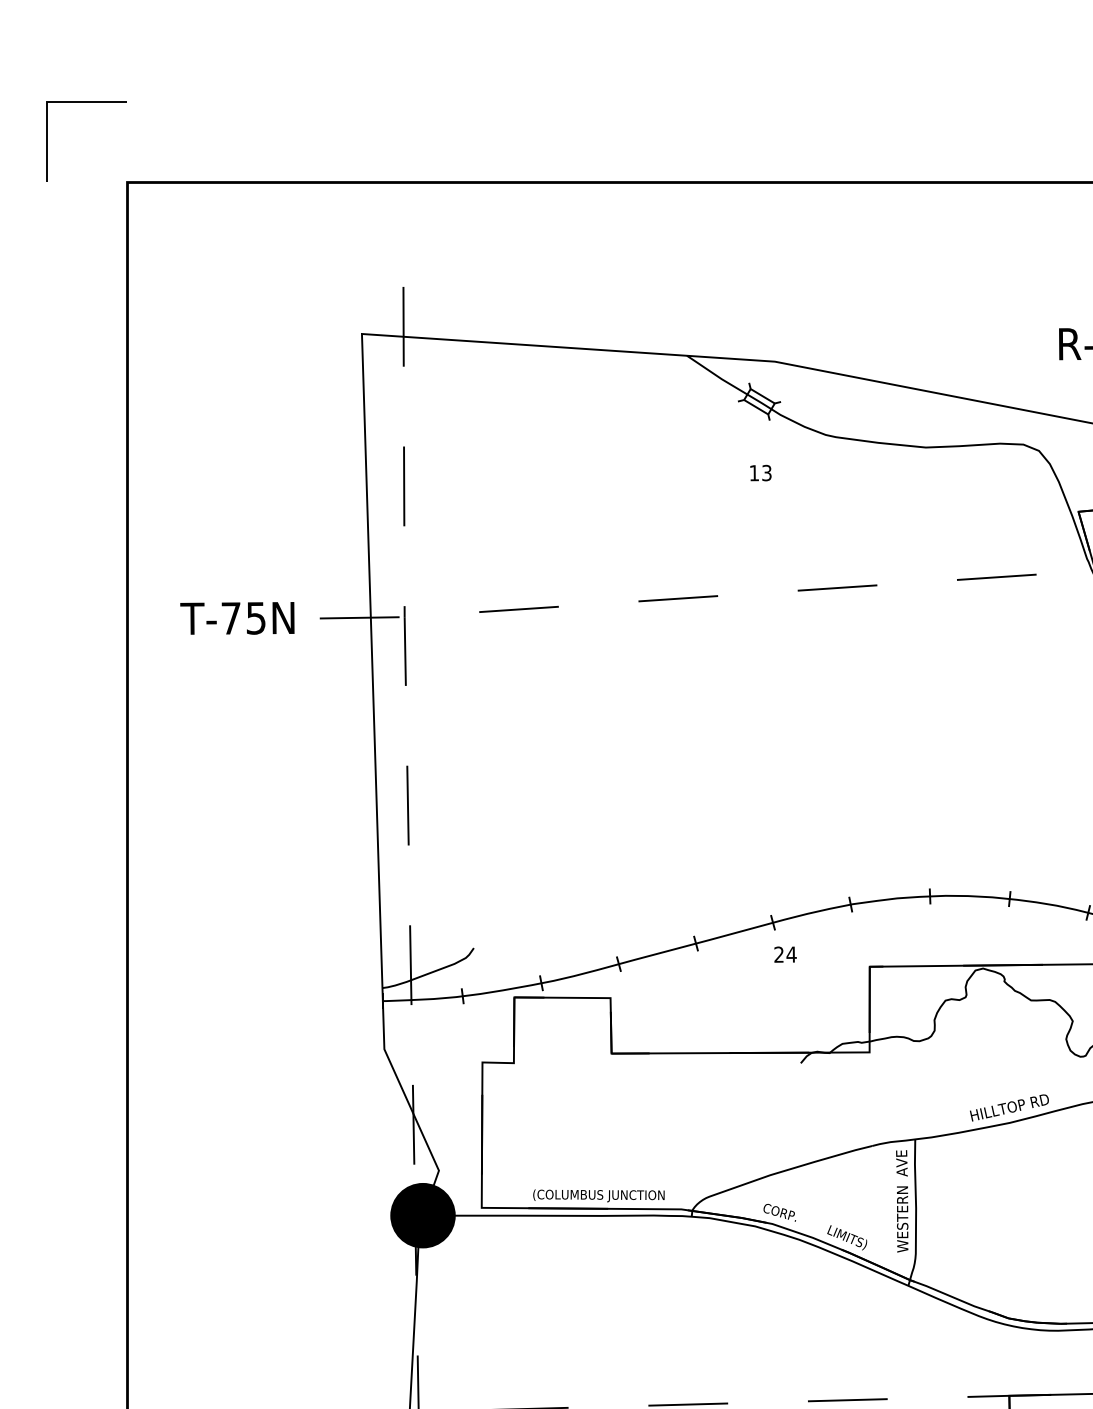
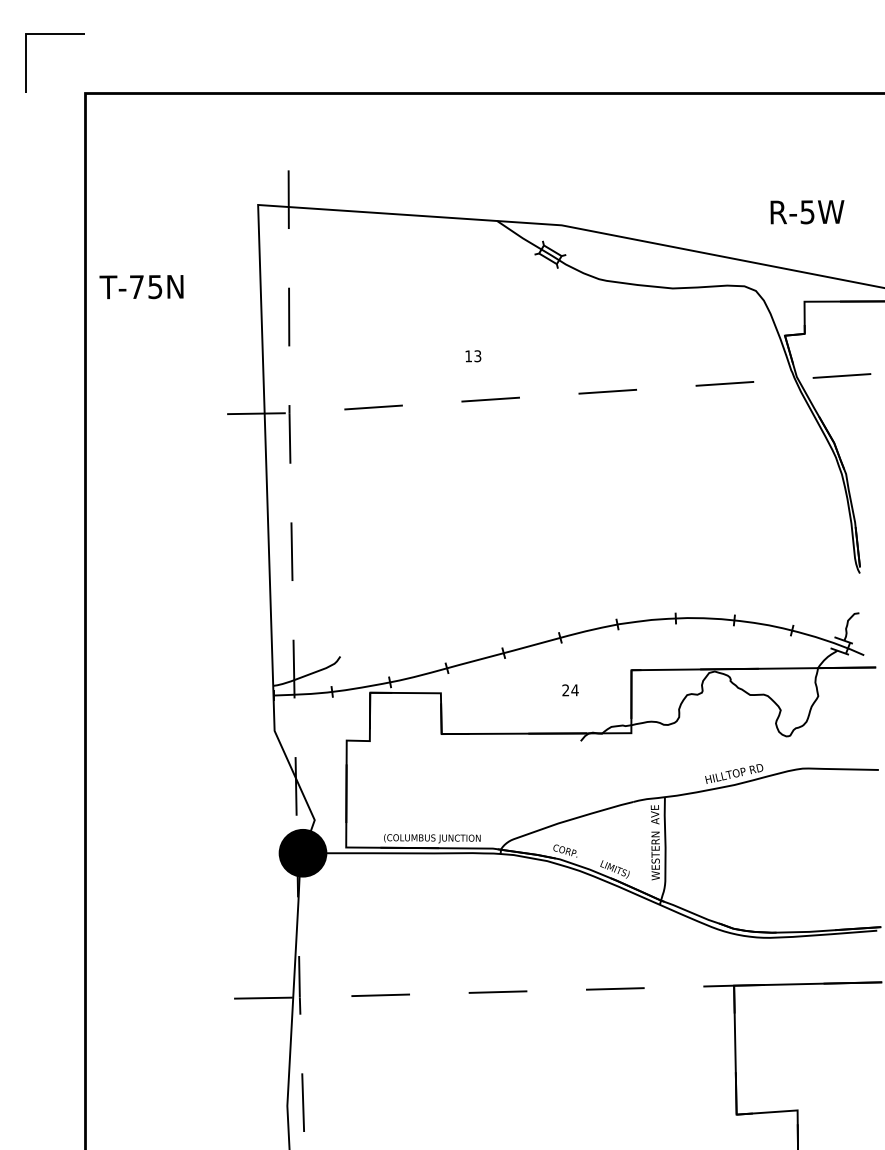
text: (760, 473) -> (473, 356), moved
text: (237, 618) -> (141, 287), moved
text: (785, 954) -> (570, 690), moved

